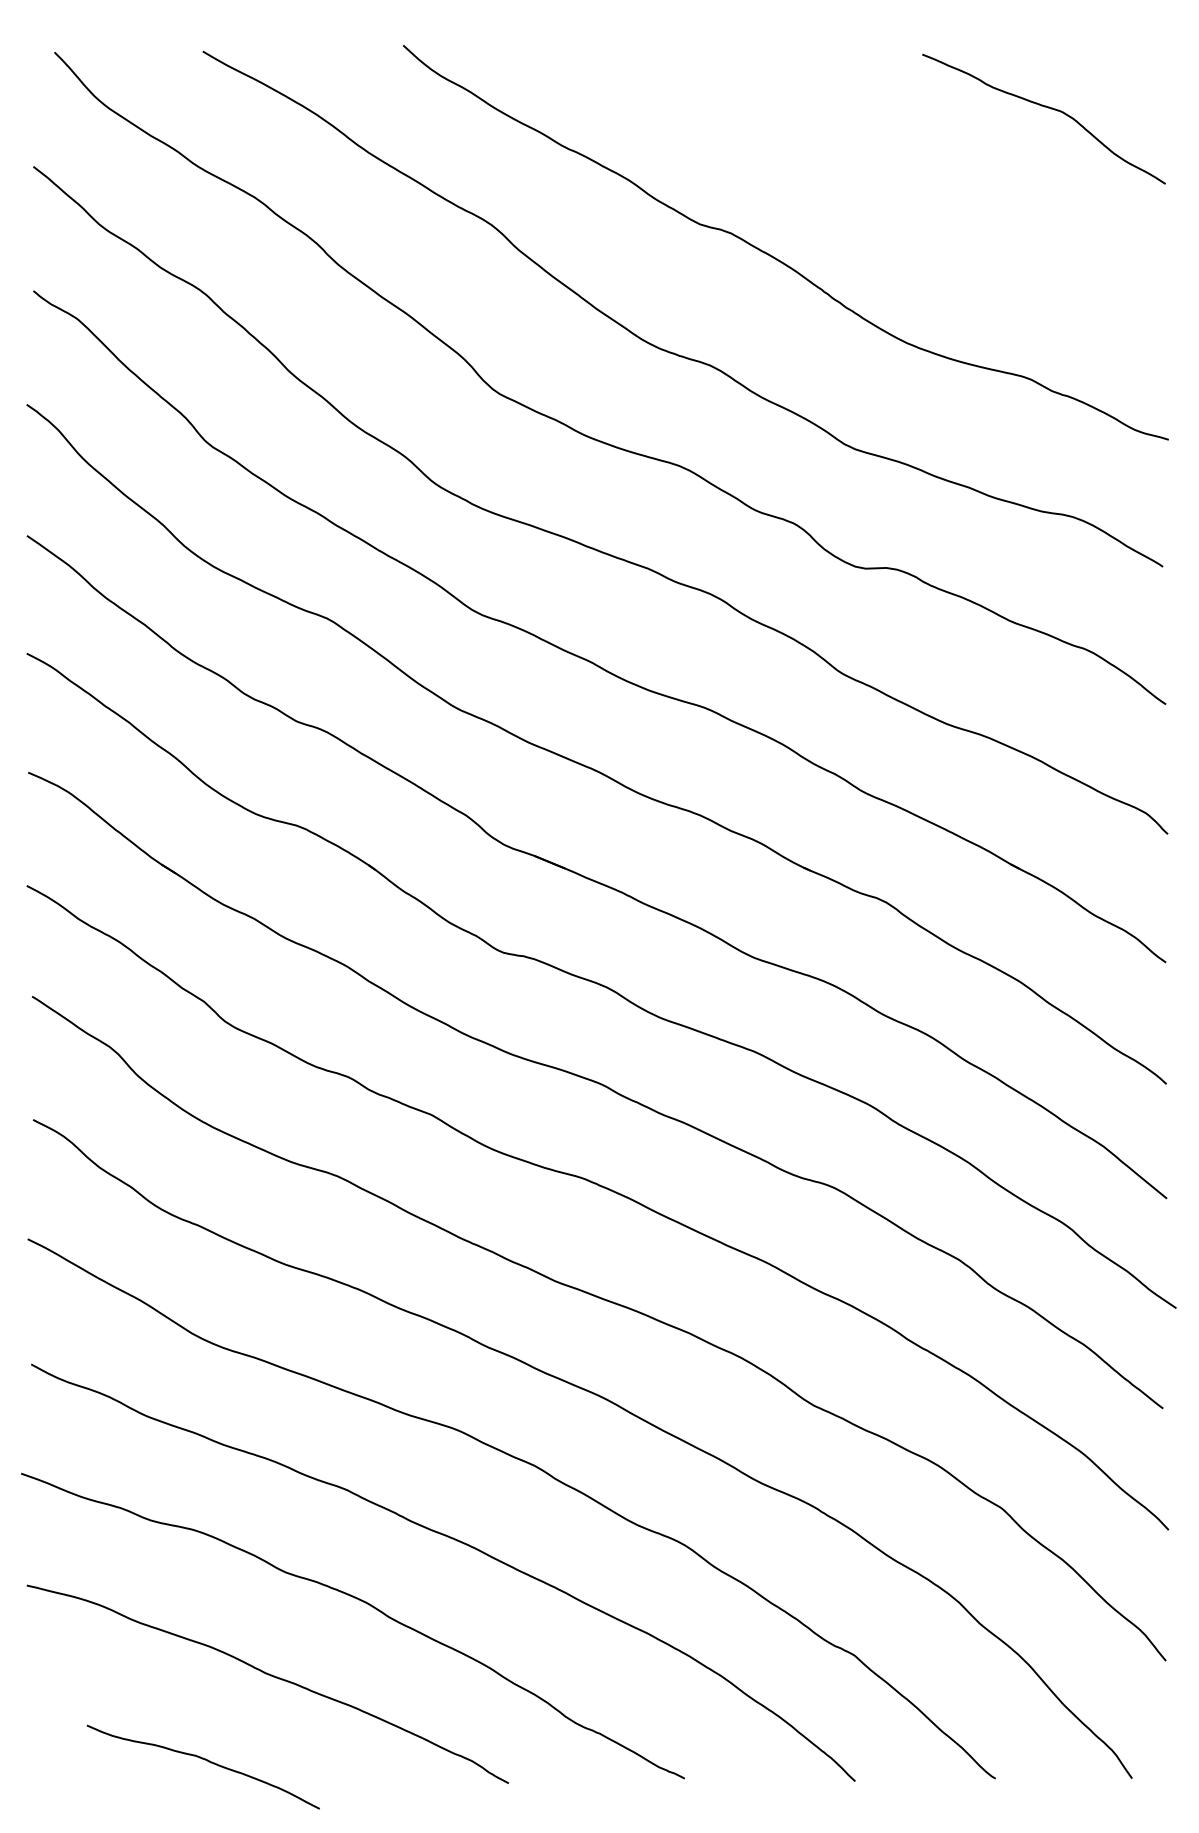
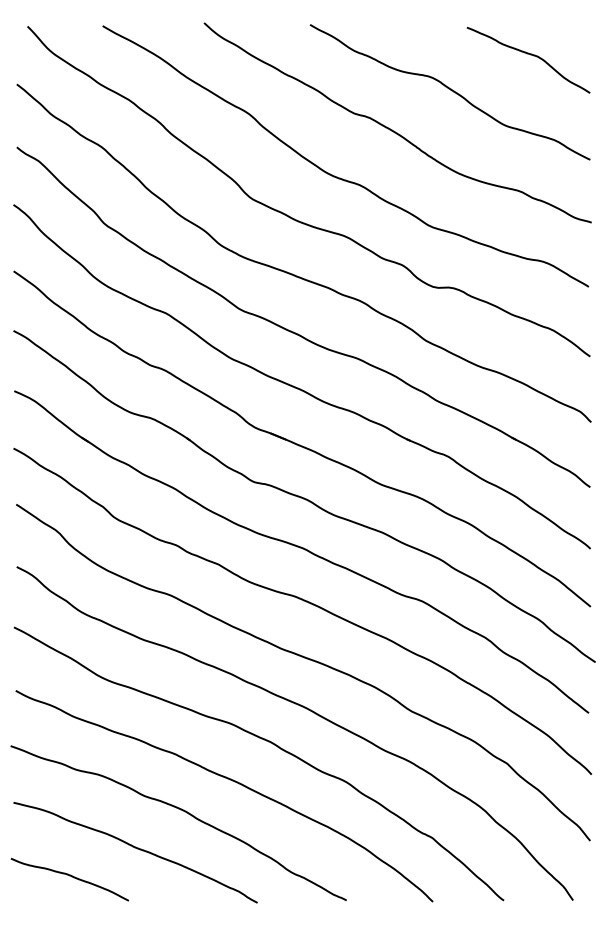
curve: (889, 178) -> (450, 90), added
curve: (206, 1762) -> (71, 877), moved

